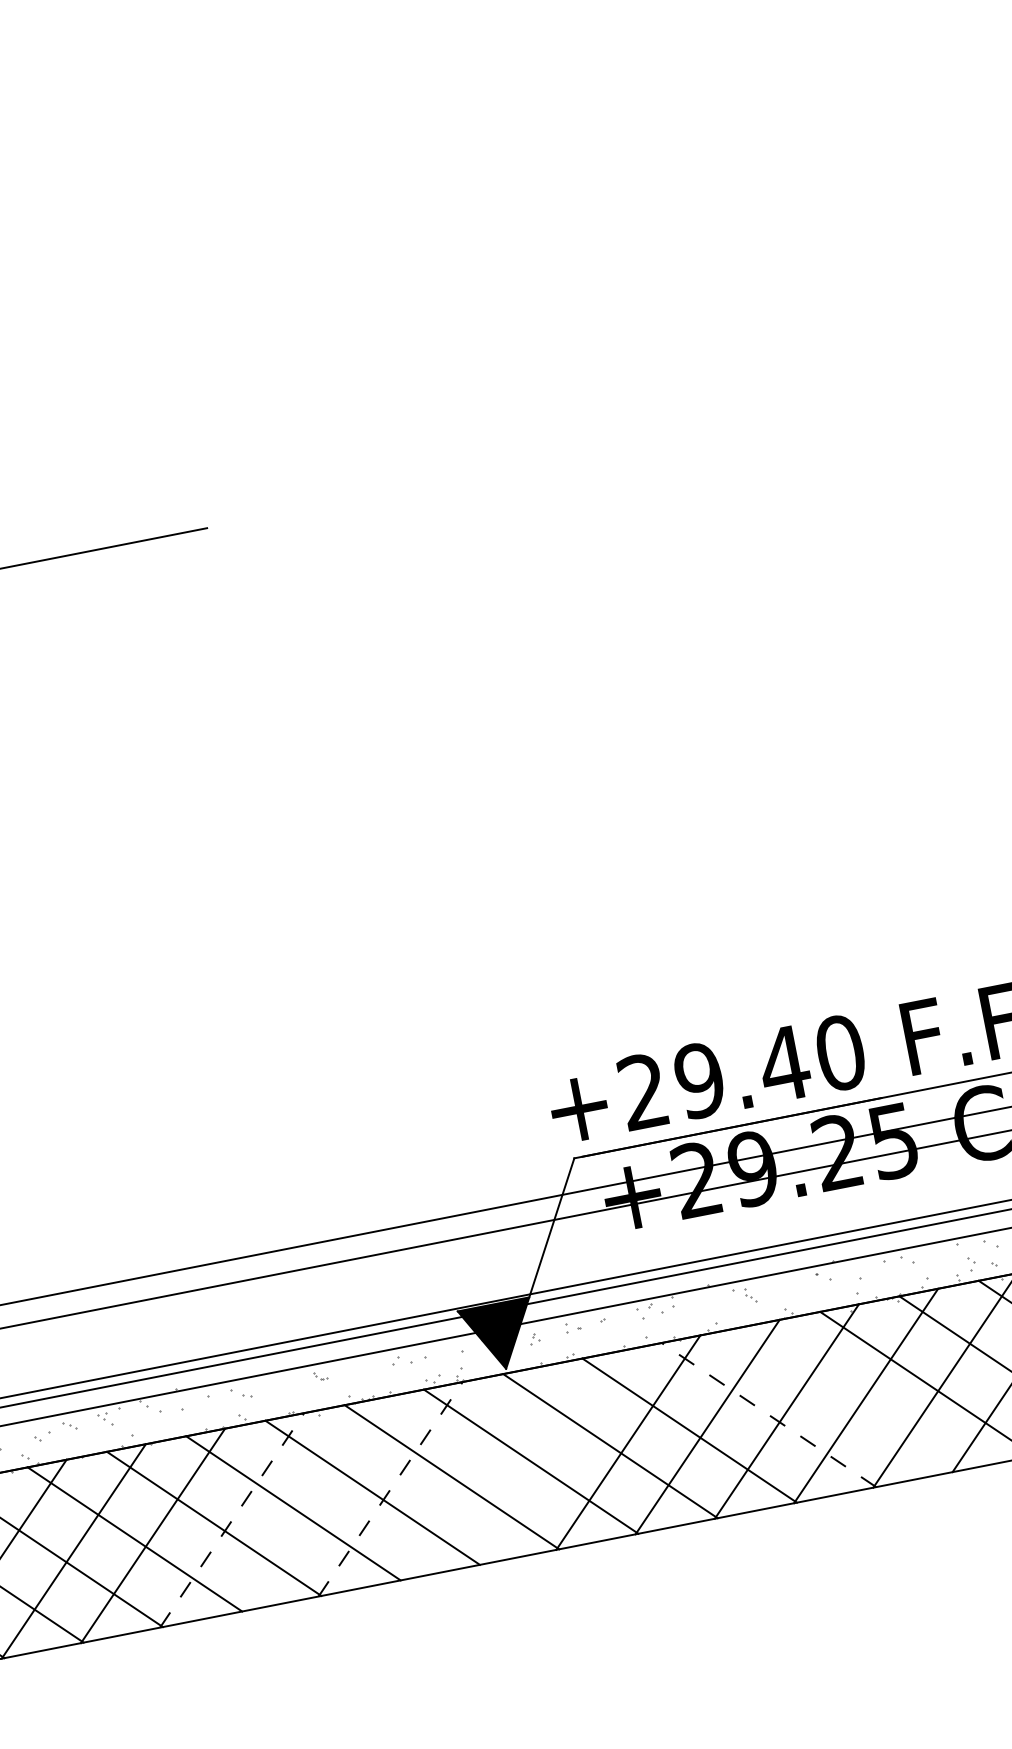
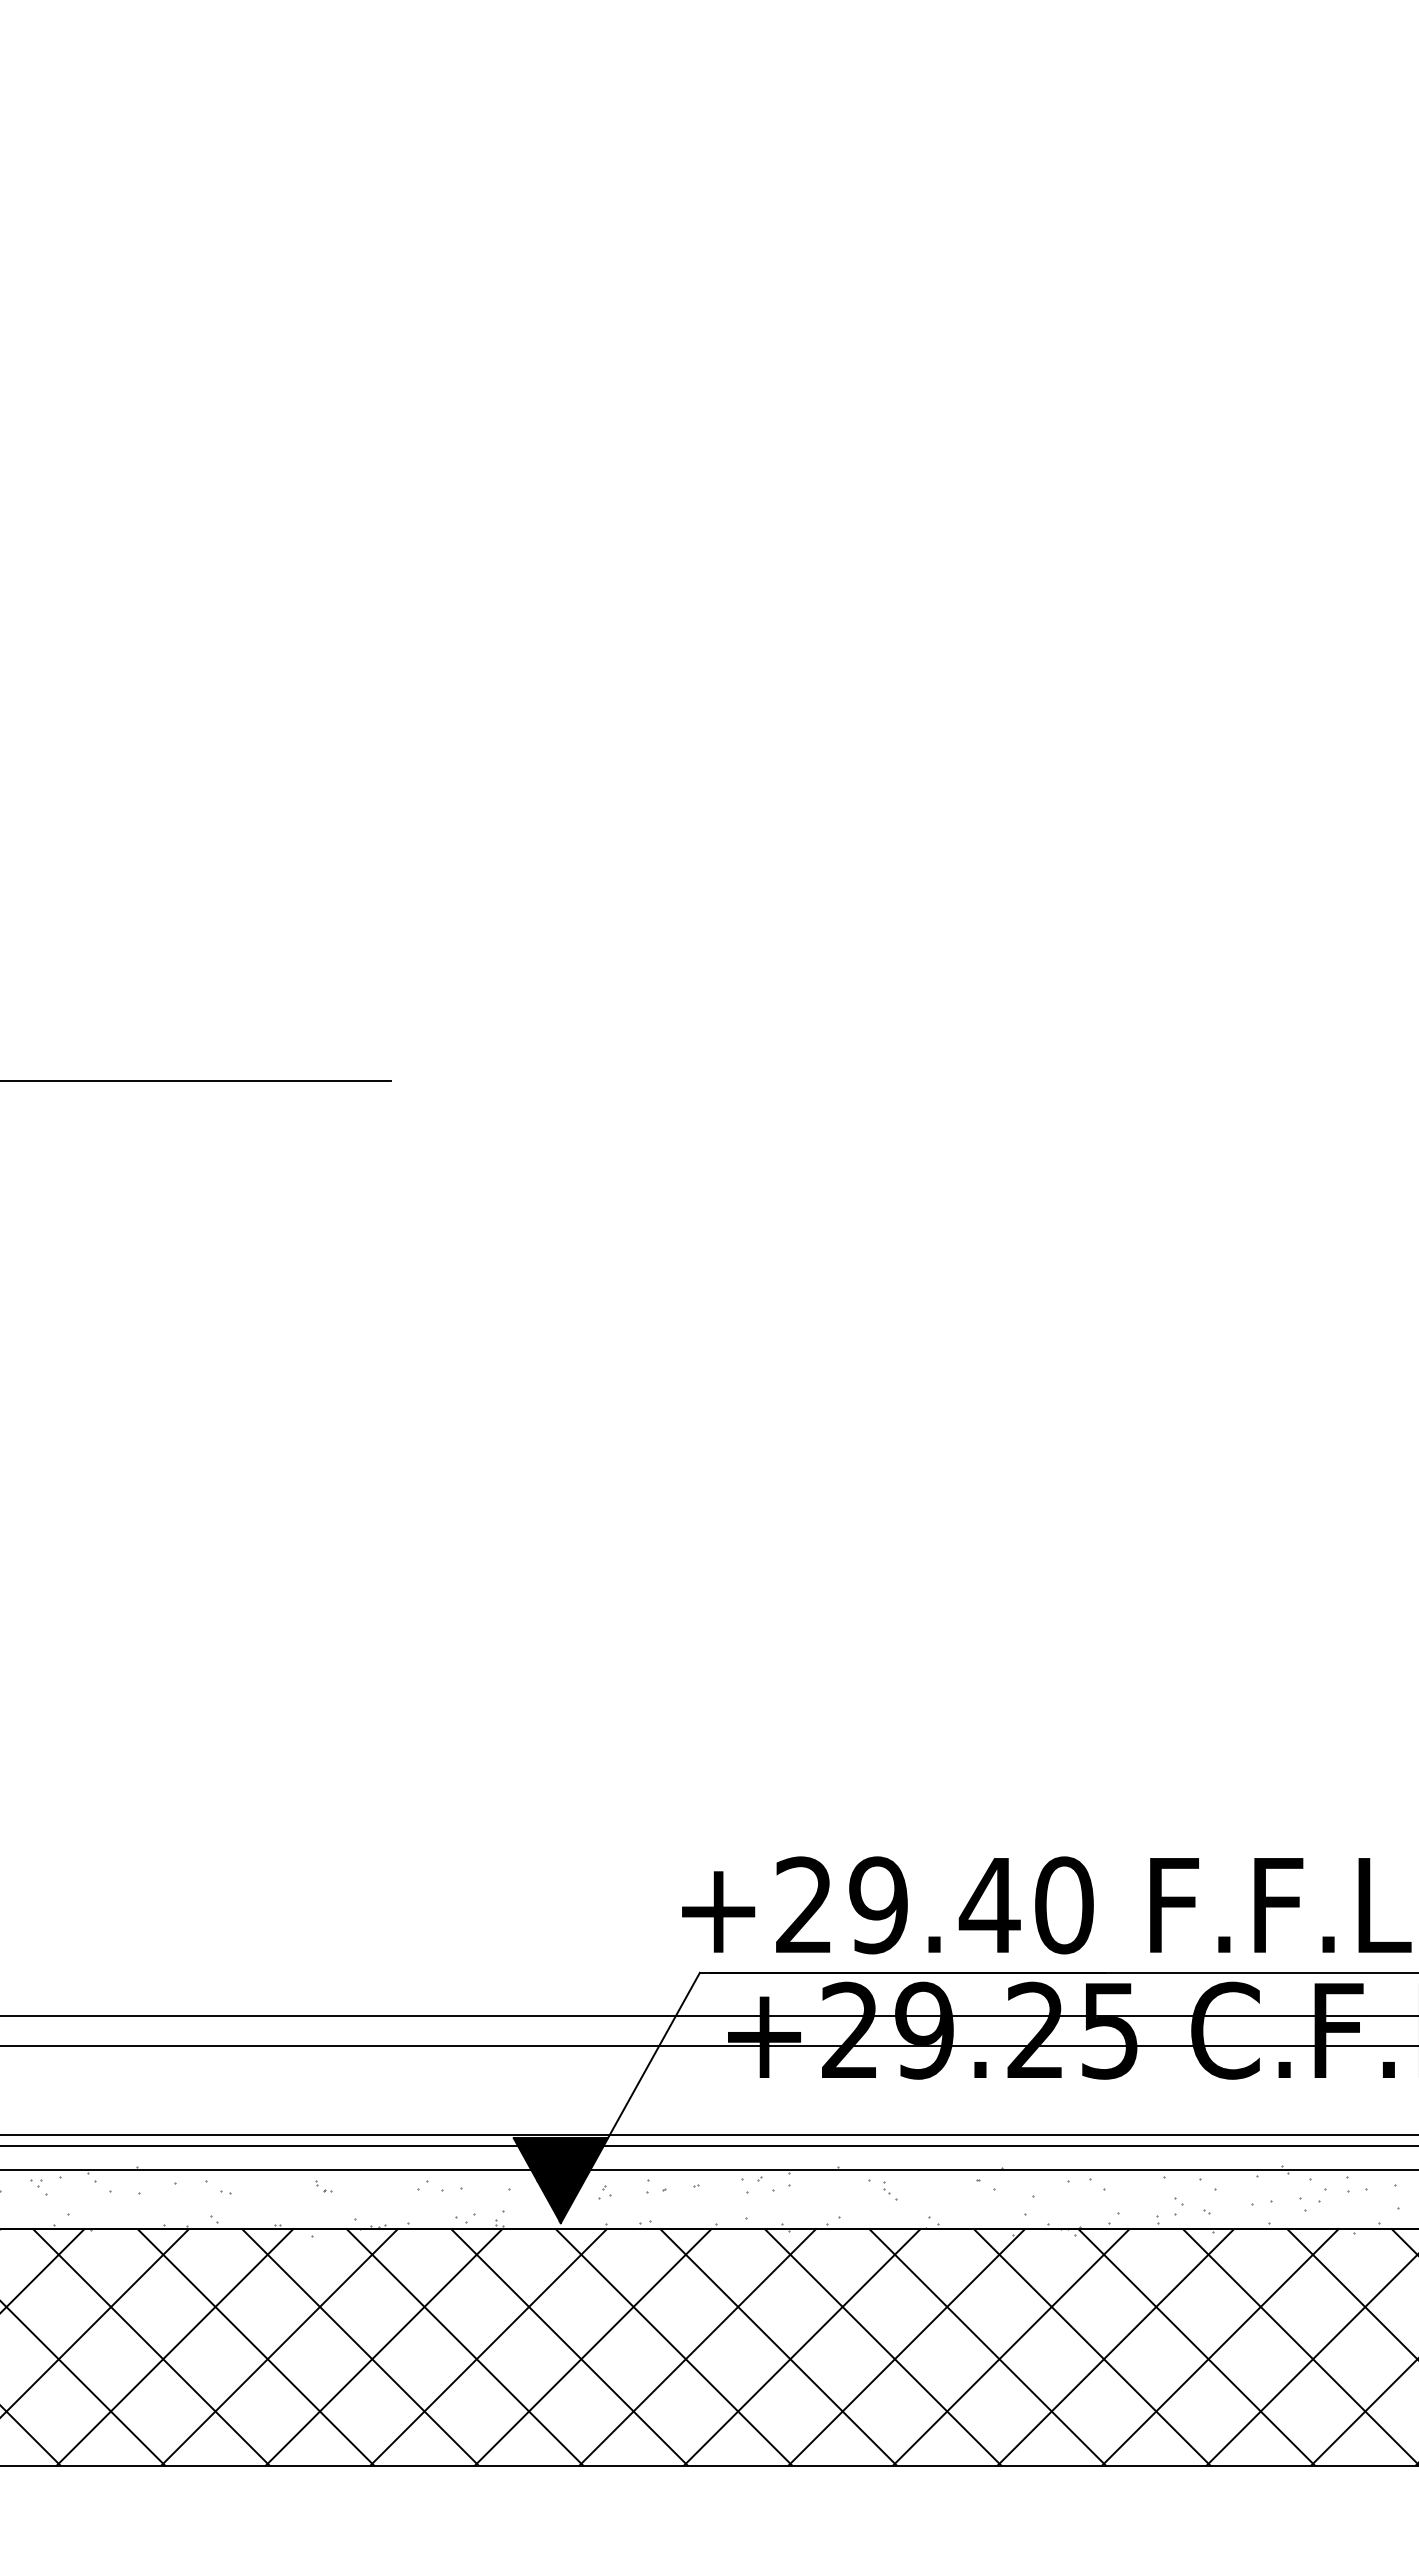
line: (848, 1399) -> (987, 2347), added
line: (768, 1415) -> (882, 2347), dashed -> solid
line: (548, 1458) -> (592, 2347), added
line: (469, 1473) -> (488, 2347), added
line: (390, 1489) -> (384, 2347), dashed -> solid
line: (311, 1504) -> (279, 2347), added
line: (232, 1520) -> (175, 2347), dashed -> solid

